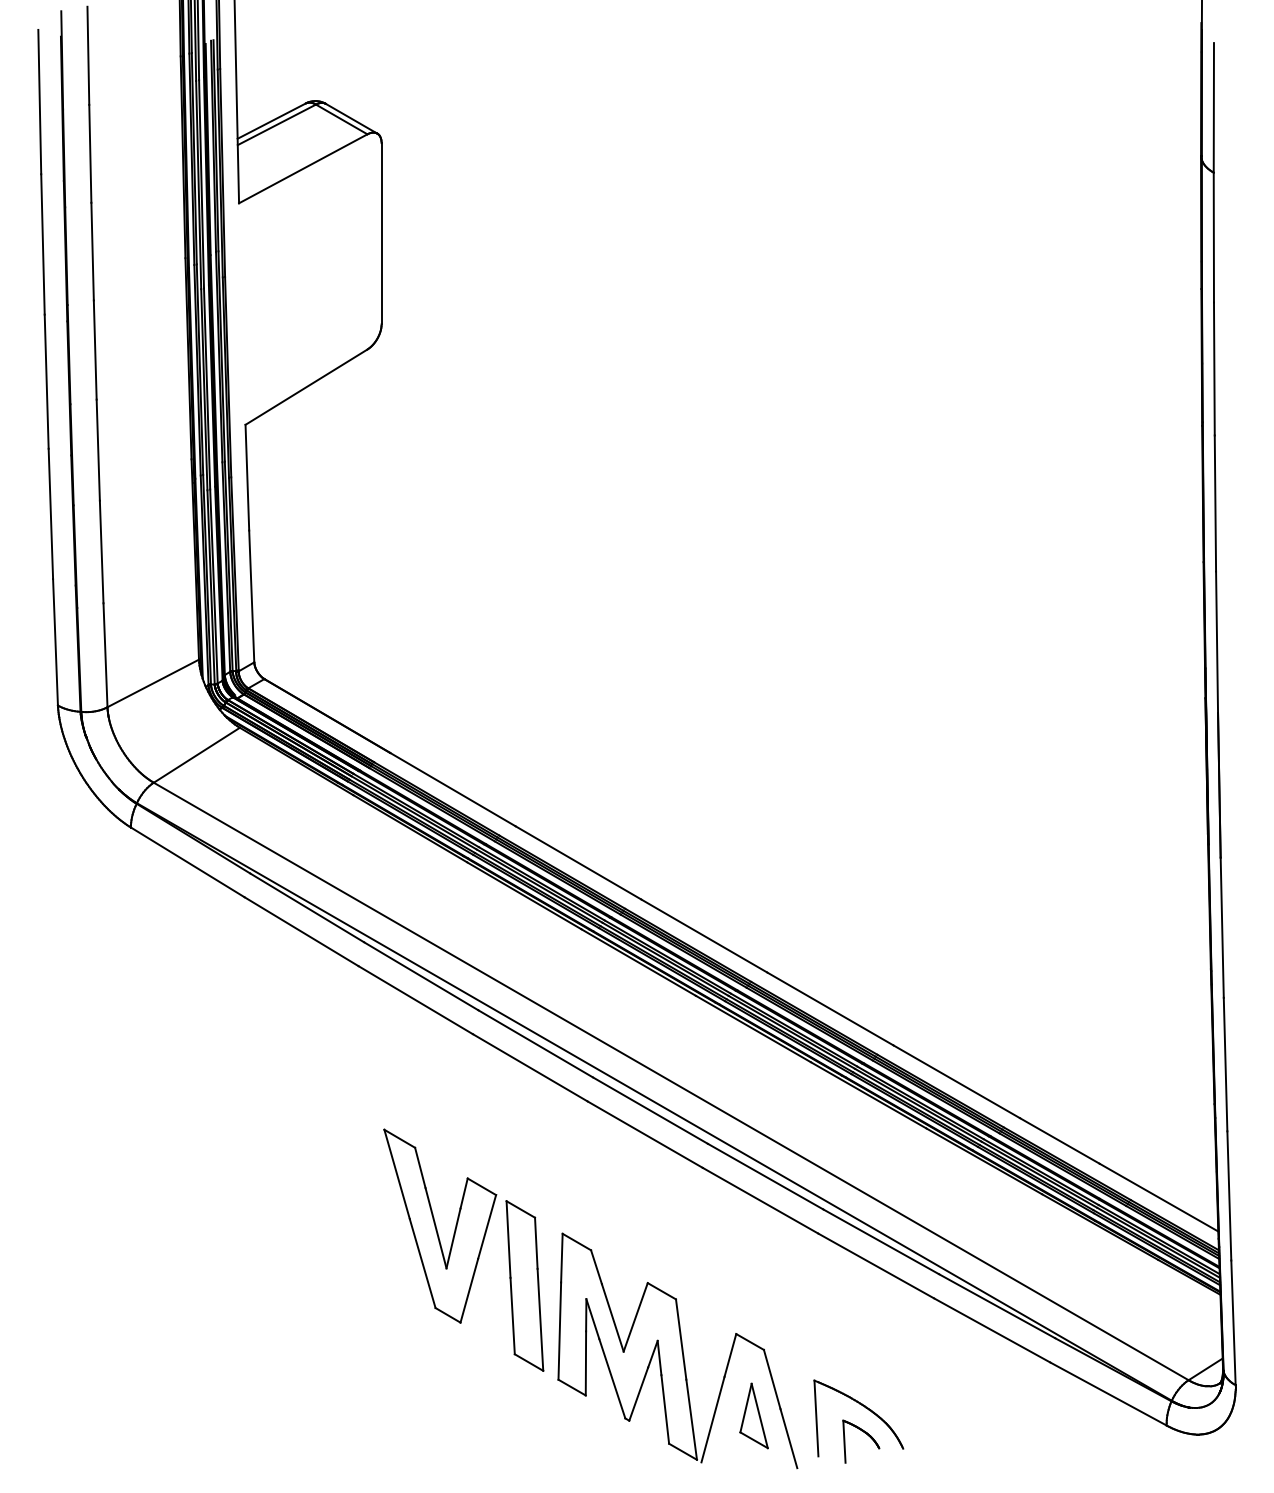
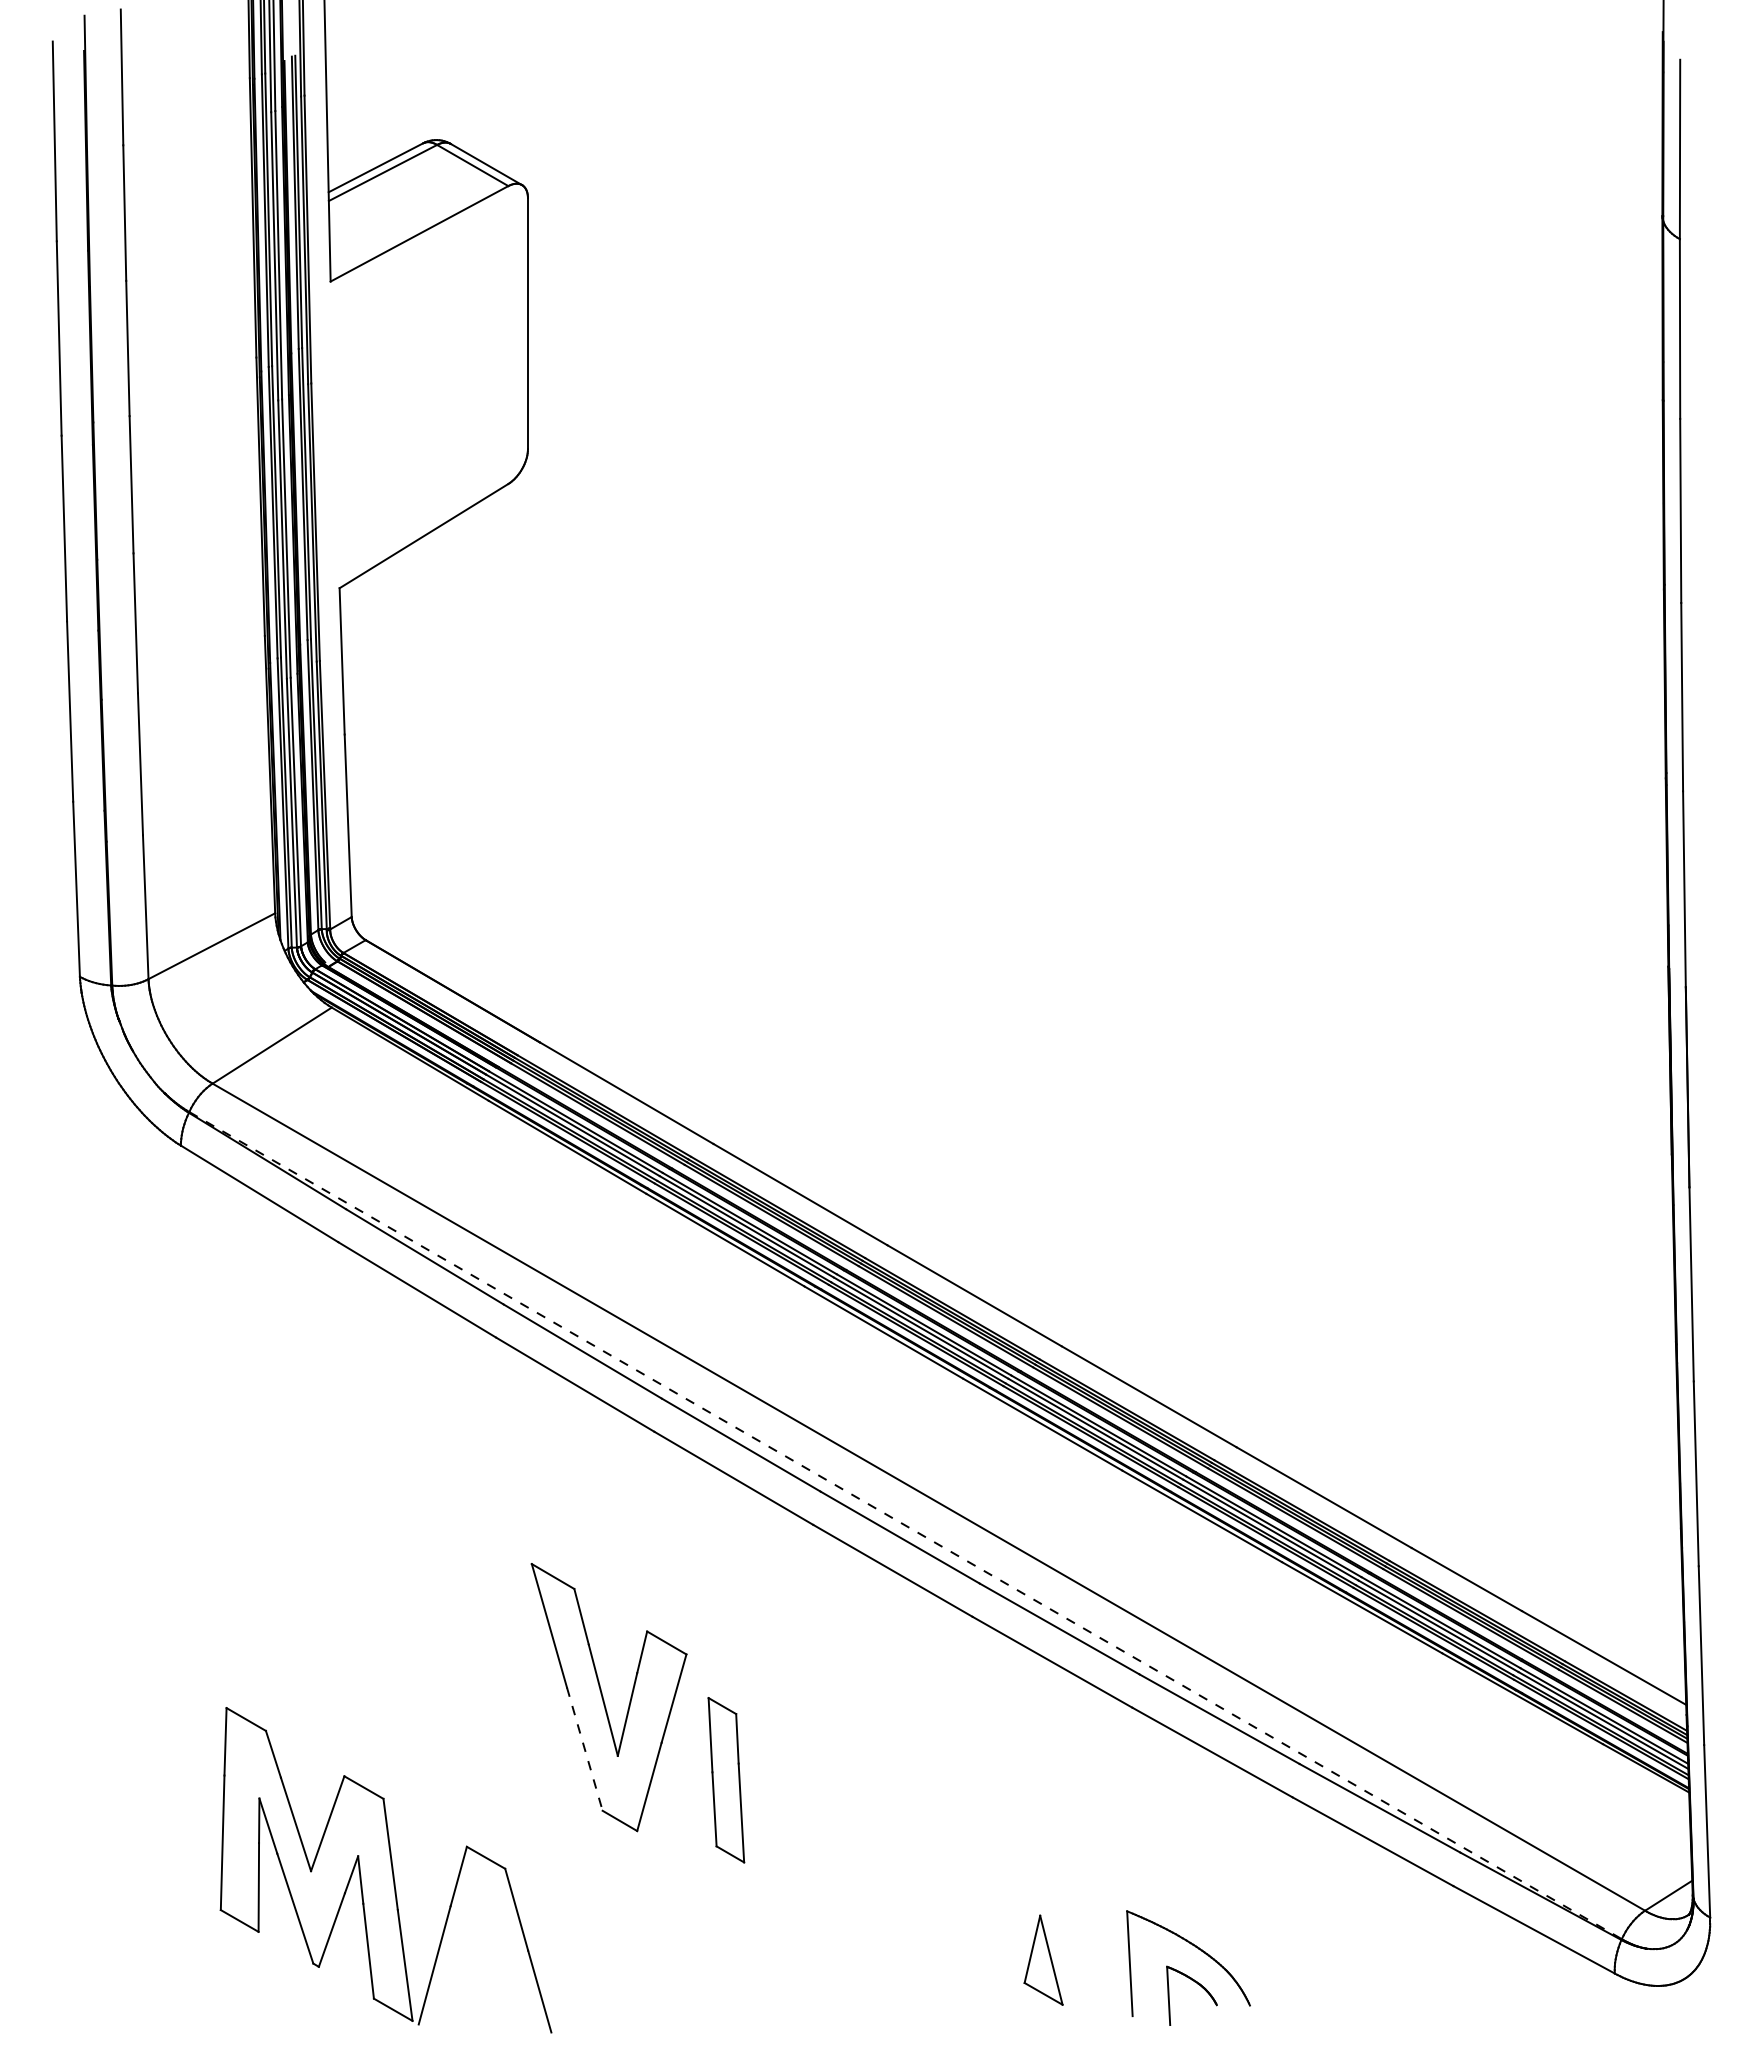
line: (655, 1101) -> (906, 1525), solid -> dashed
line: (422, 1263) -> (584, 1749), solid -> dashed
part: (525, 1285) -> (726, 1779), size x0.7
part: (677, 1351) -> (385, 1870), moved

